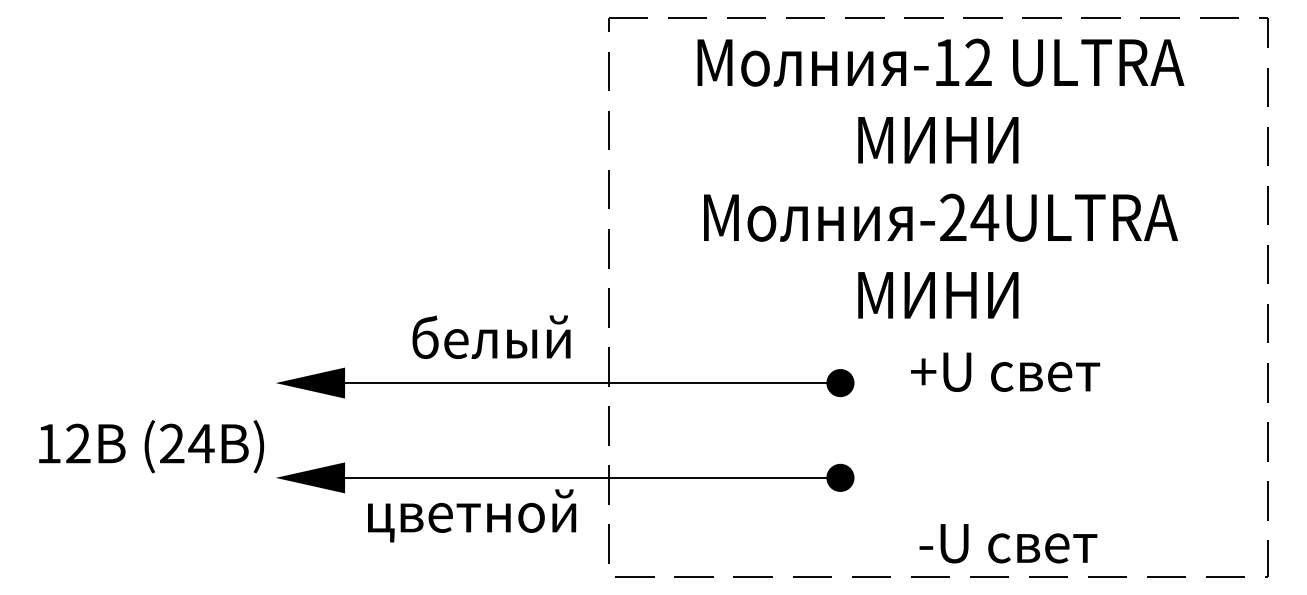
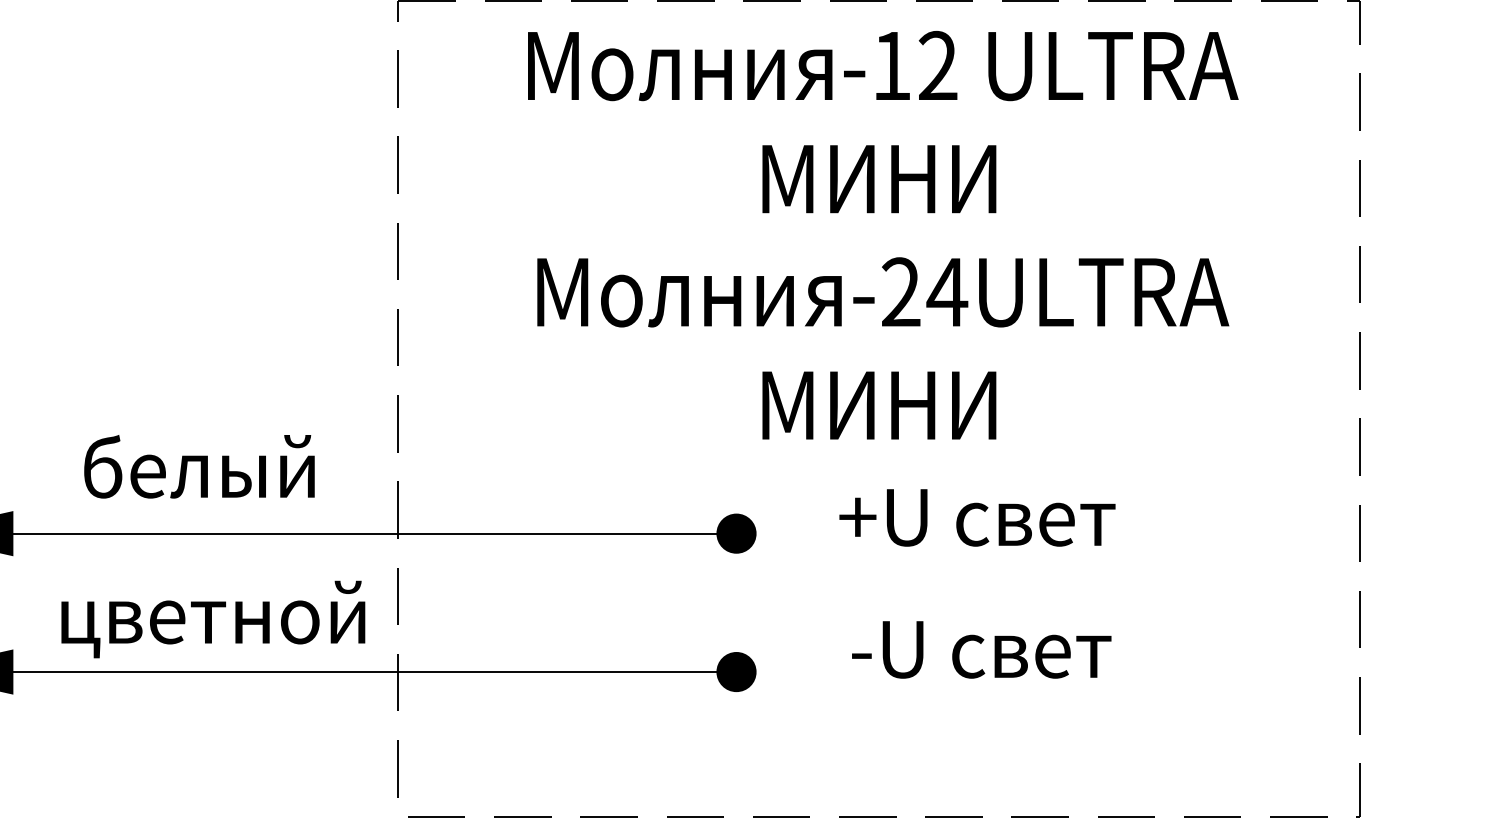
text: (491, 336) -> (199, 465), moved
text: (472, 515) -> (214, 618), moved
text: (1008, 543) -> (981, 649), moved

